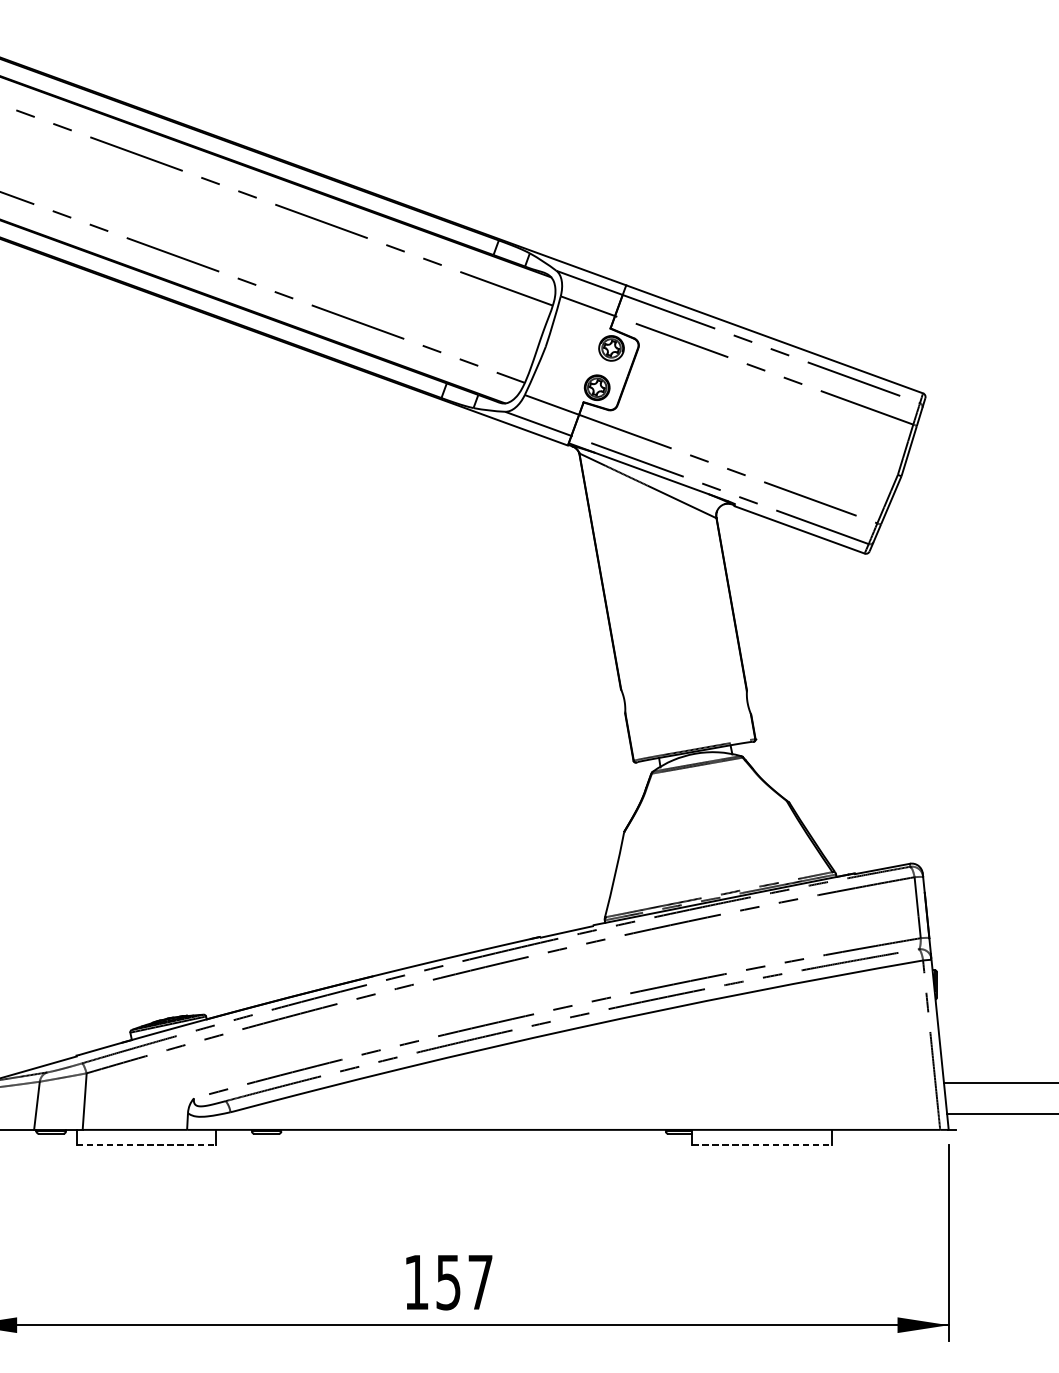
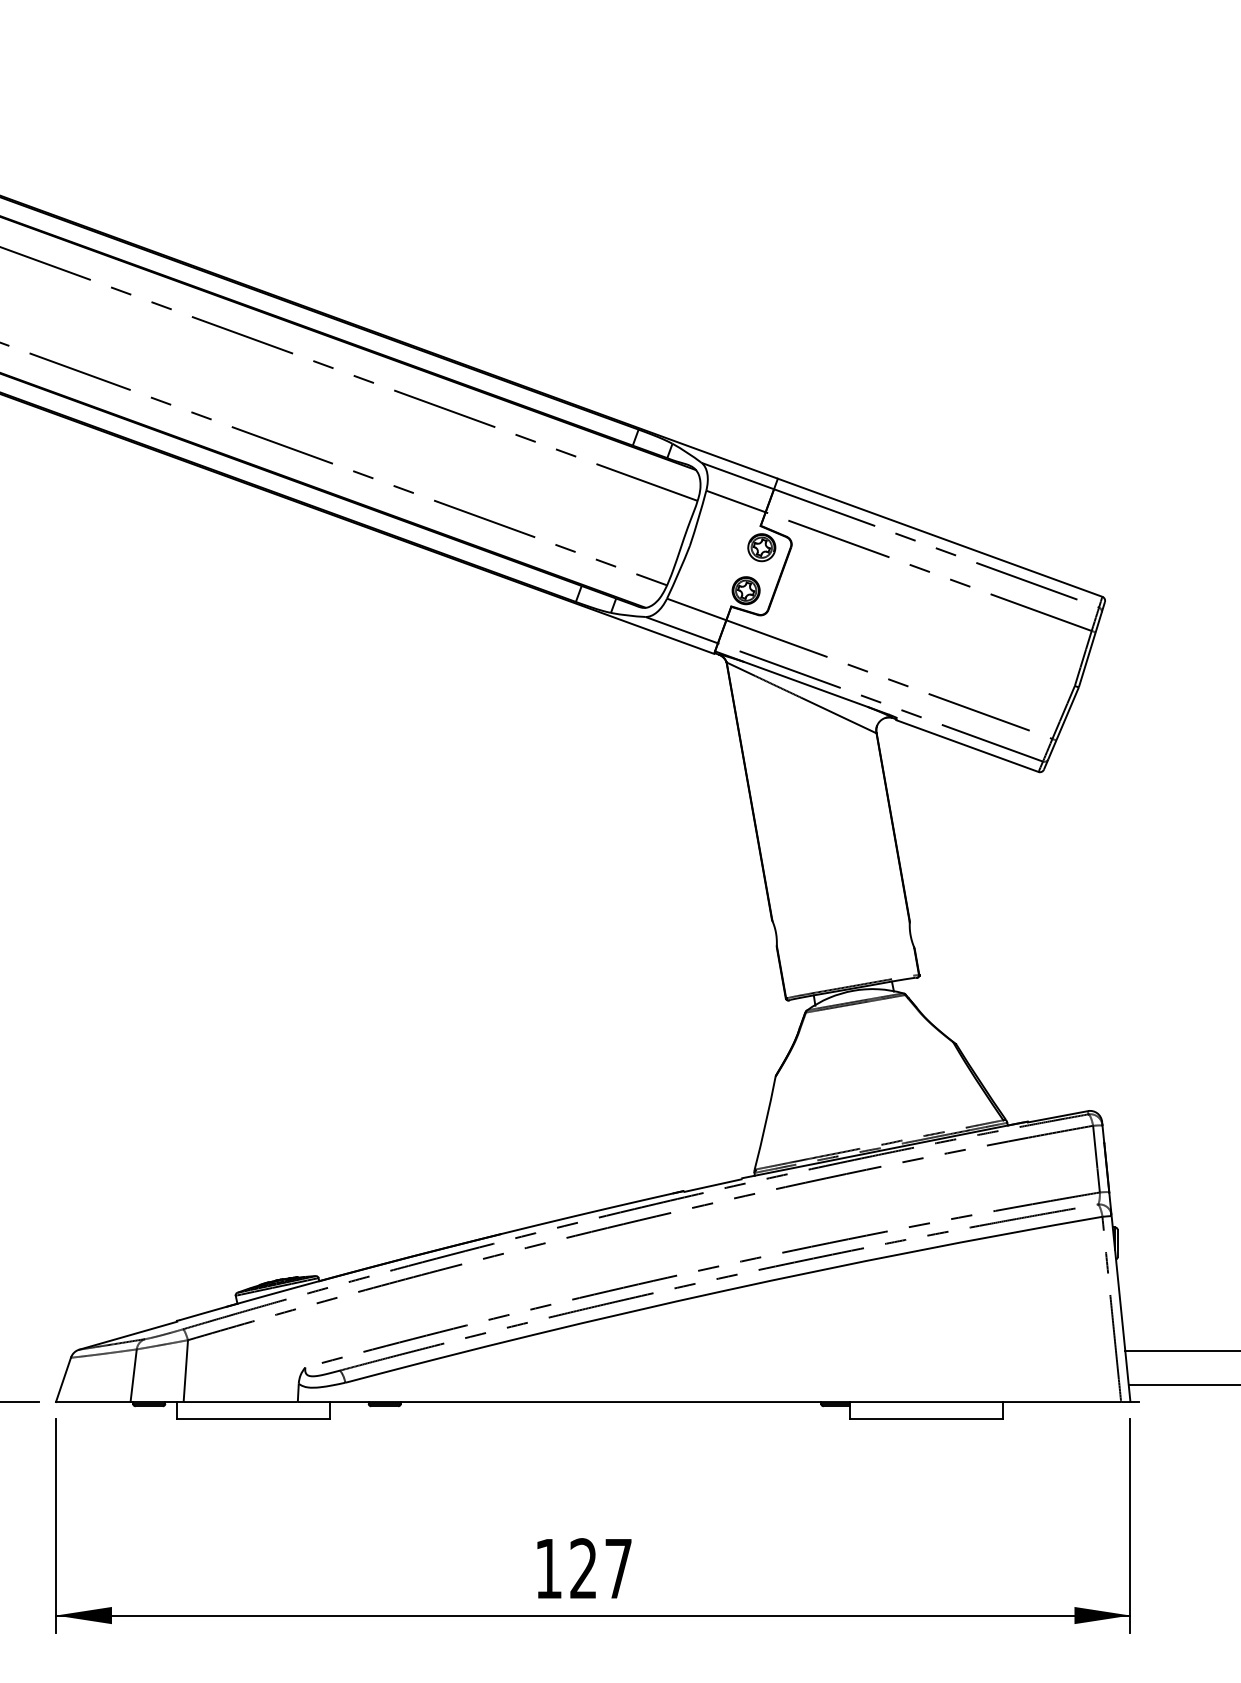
line: (146, 1144) -> (253, 1418), dashed -> solid
line: (762, 1144) -> (926, 1418), dashed -> solid
text: (448, 1282) -> (583, 1568), 157 -> 127

